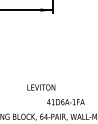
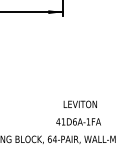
text: (41, 87) -> (80, 104), moved

